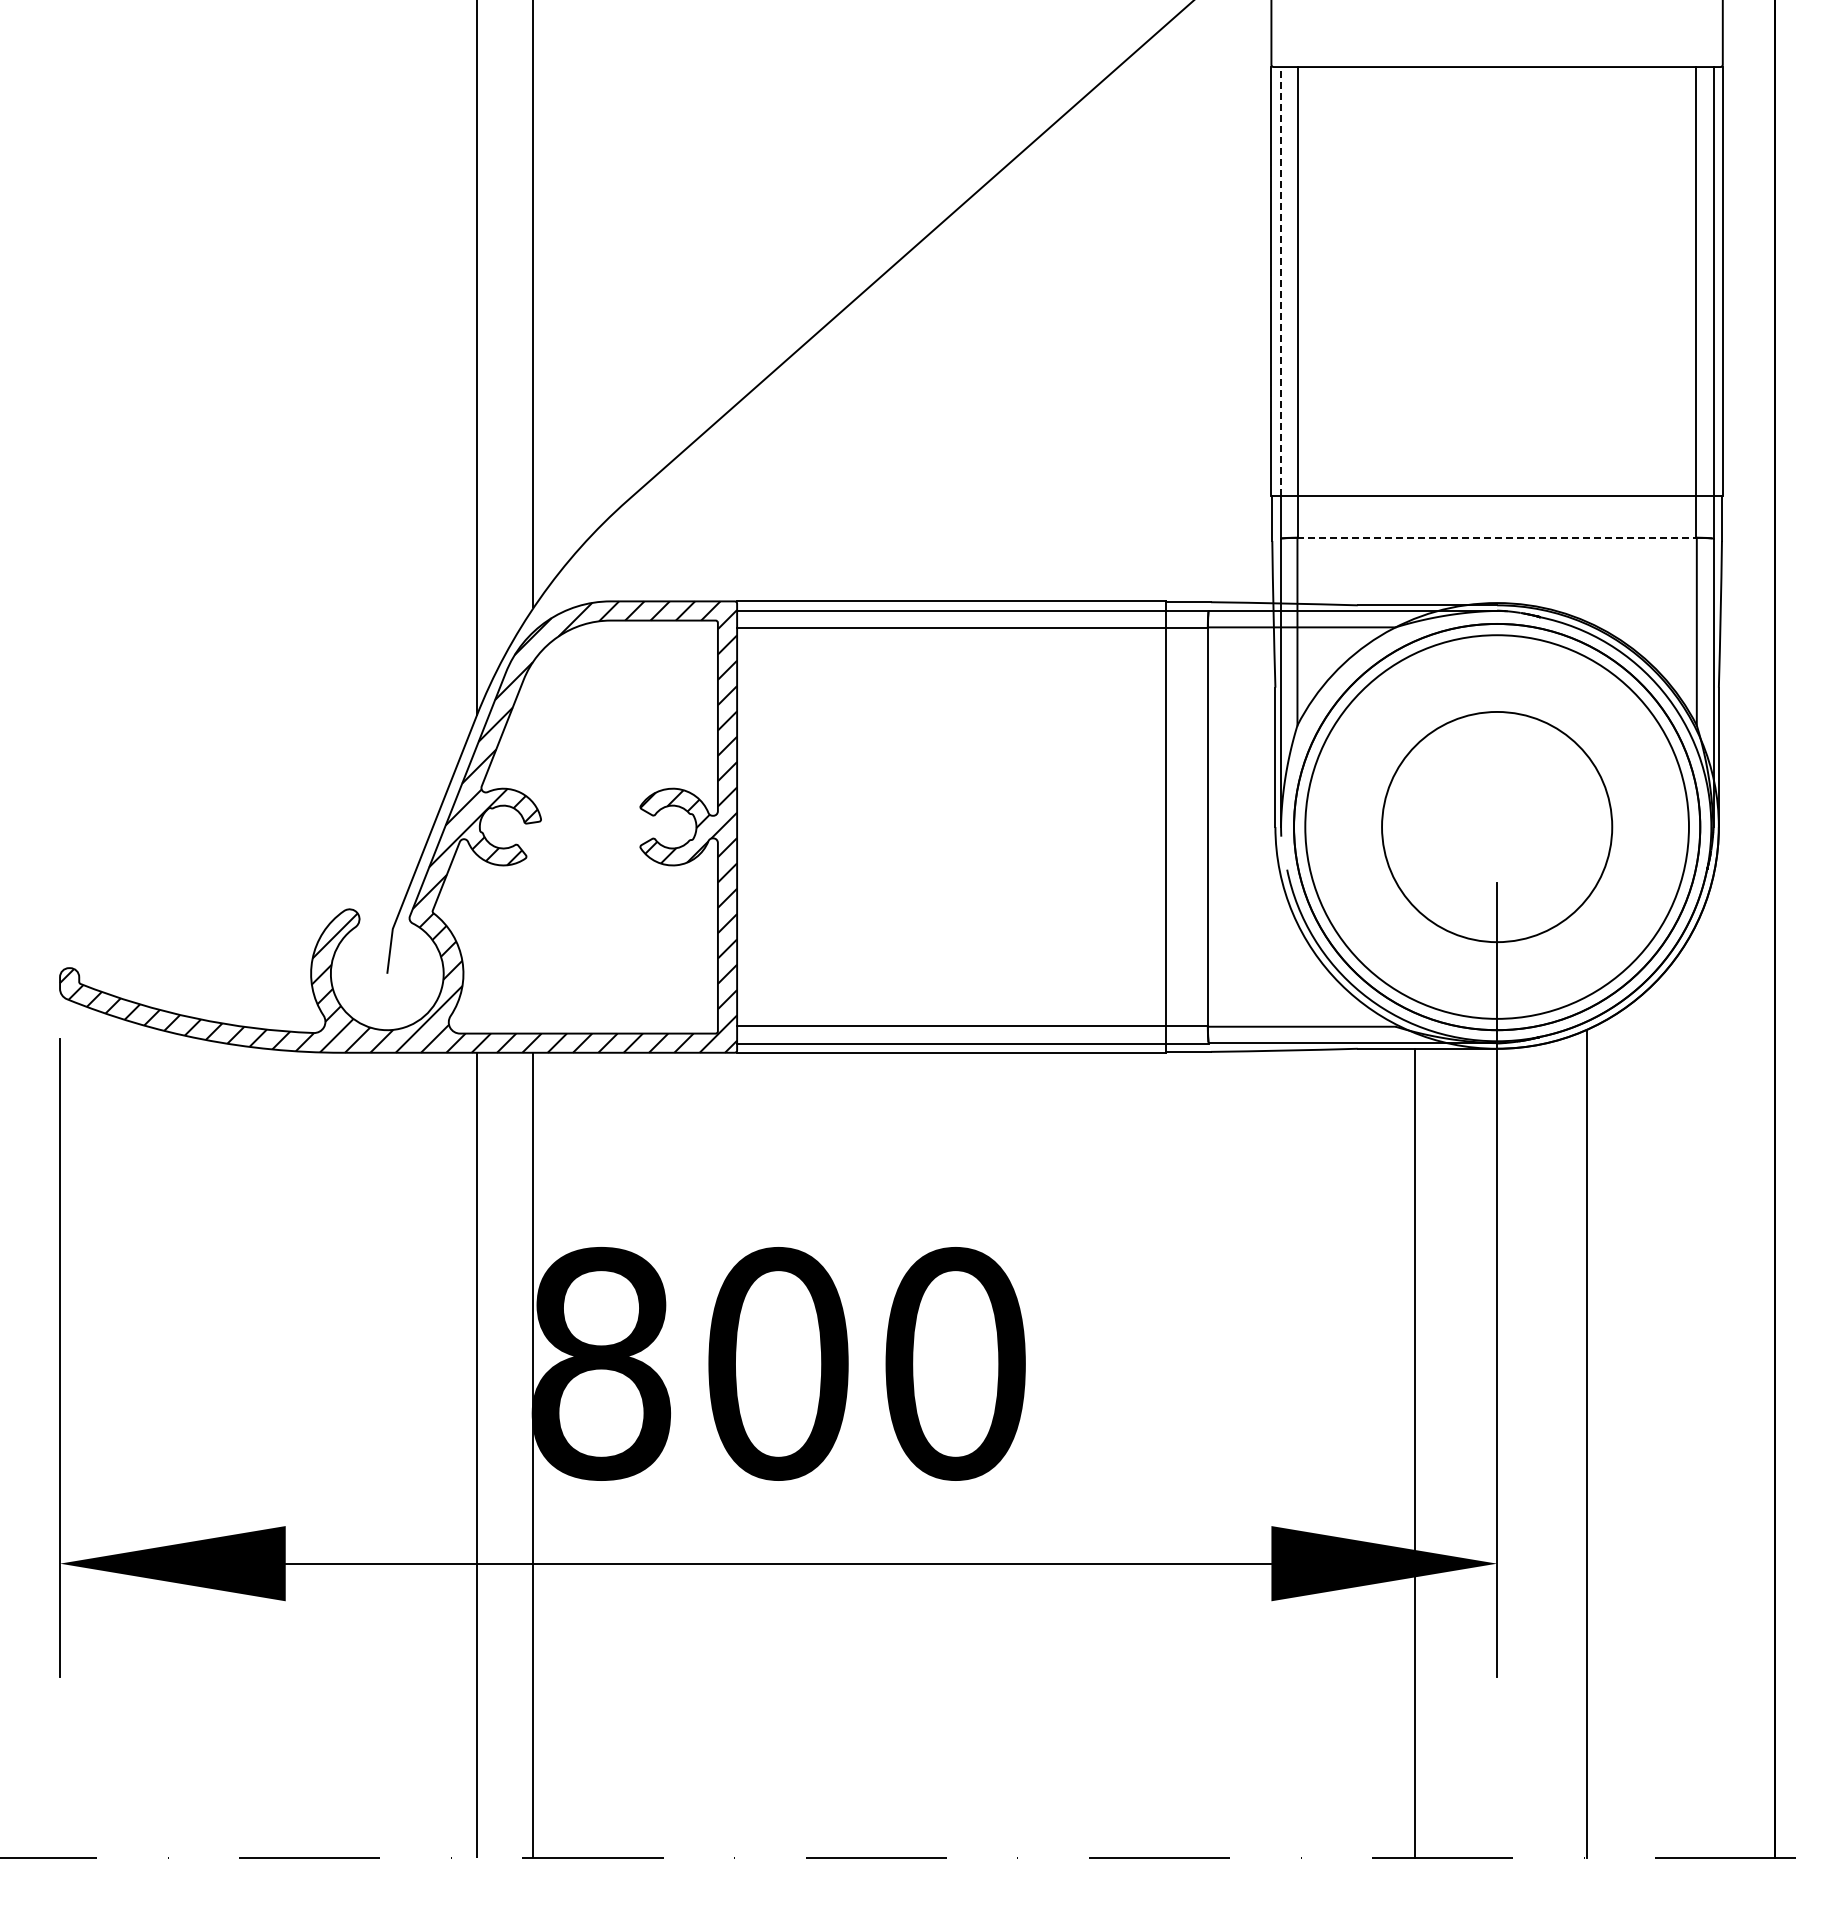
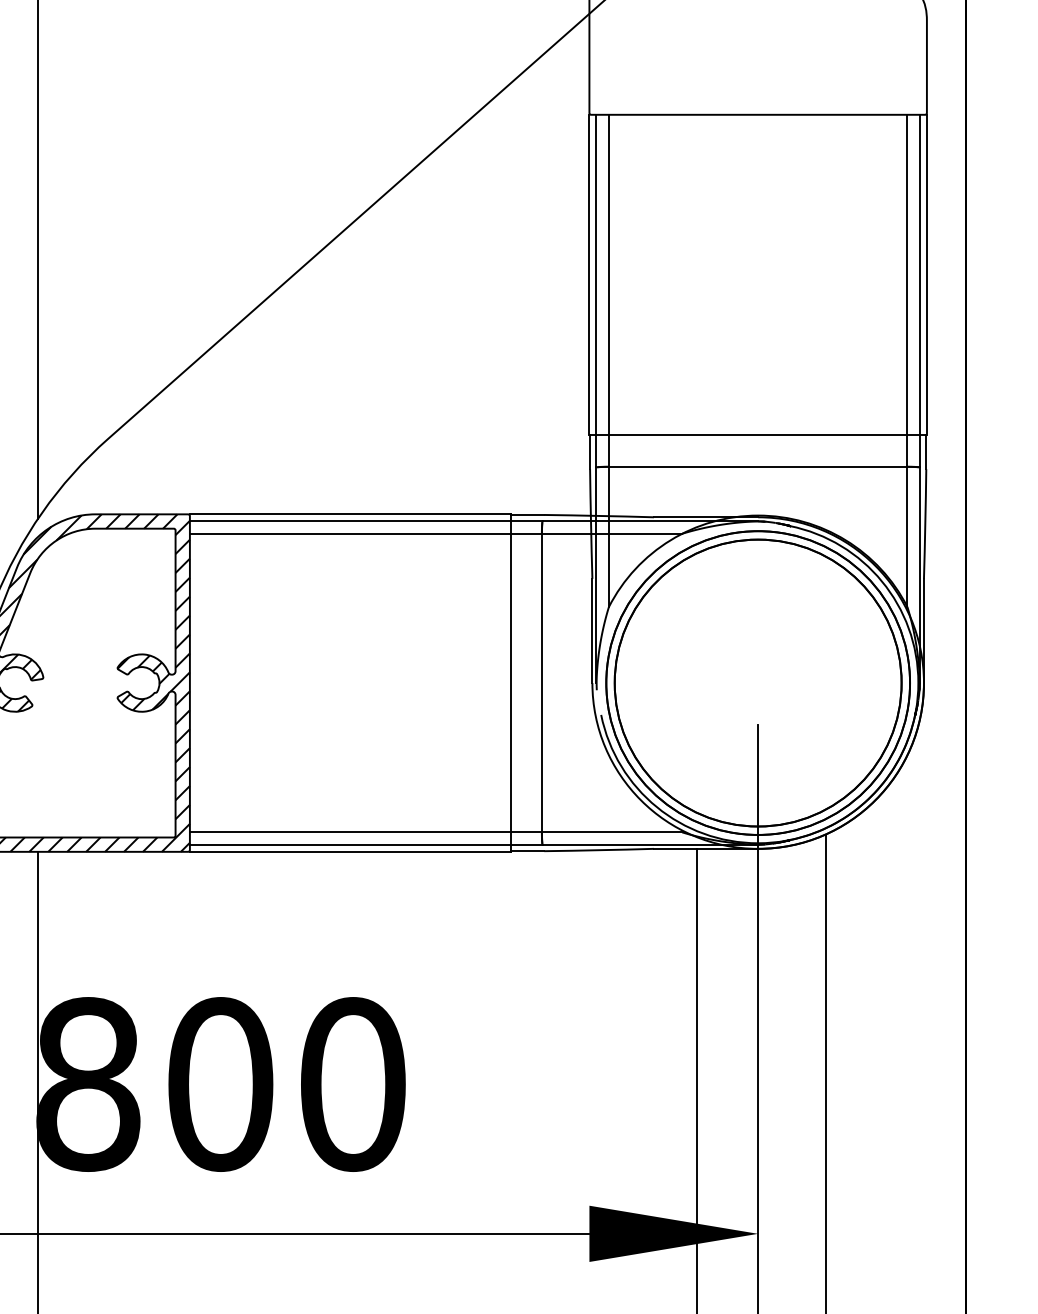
line: (1280, 280) -> (596, 274), dashed -> solid
line: (1497, 537) -> (758, 466), dashed -> solid
circle: (1496, 826) -> (757, 682), size x1.67

